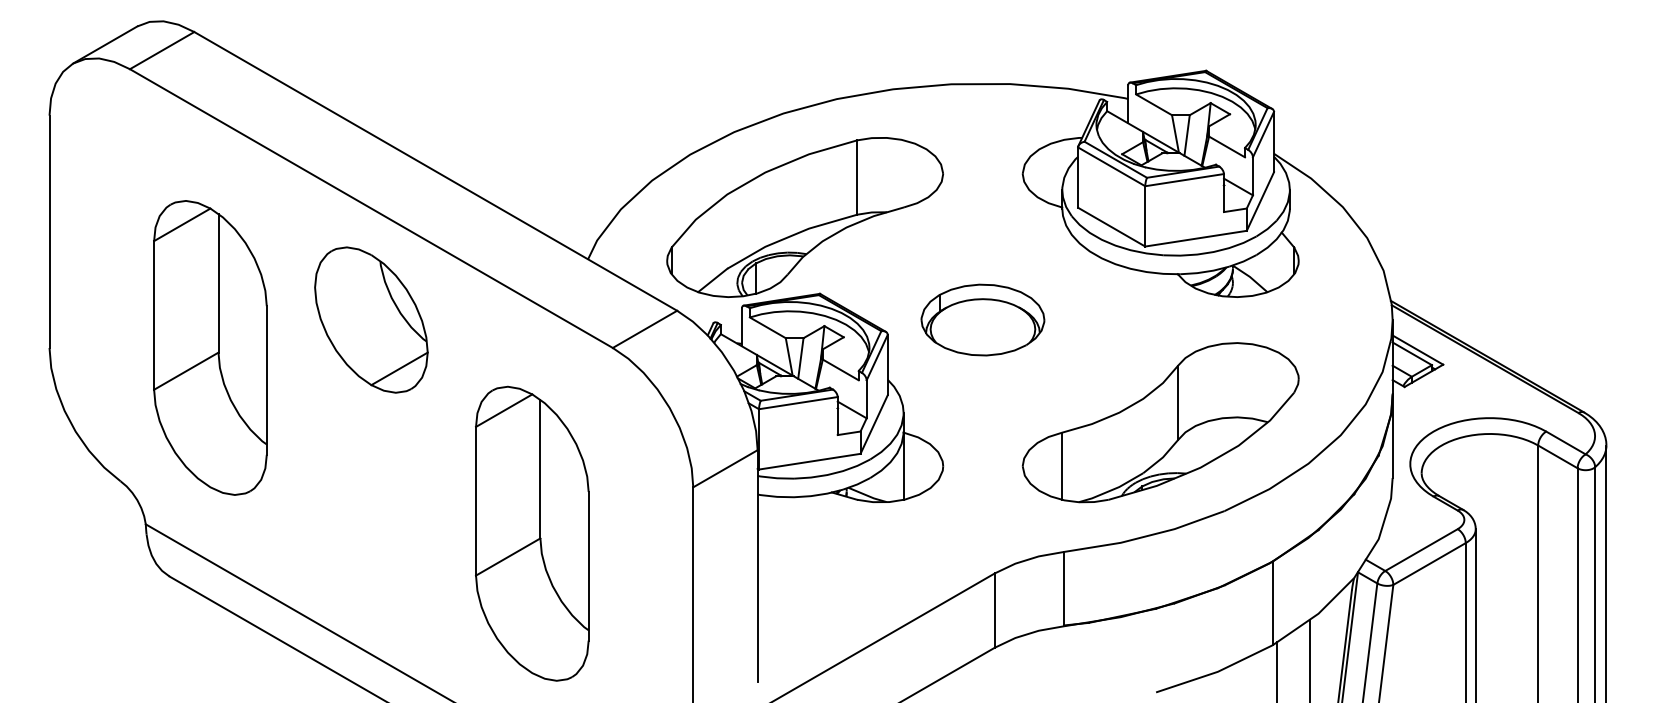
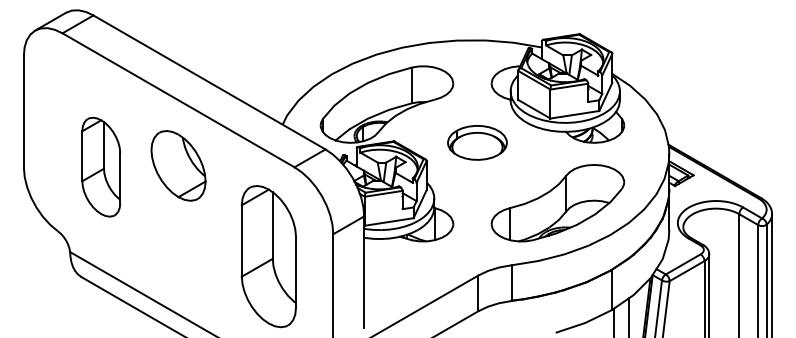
part: (371, 319) -> (178, 165), moved
part: (983, 319) -> (477, 142), moved
part: (211, 346) -> (101, 166), size x0.7
part: (531, 533) -> (268, 256), moved

